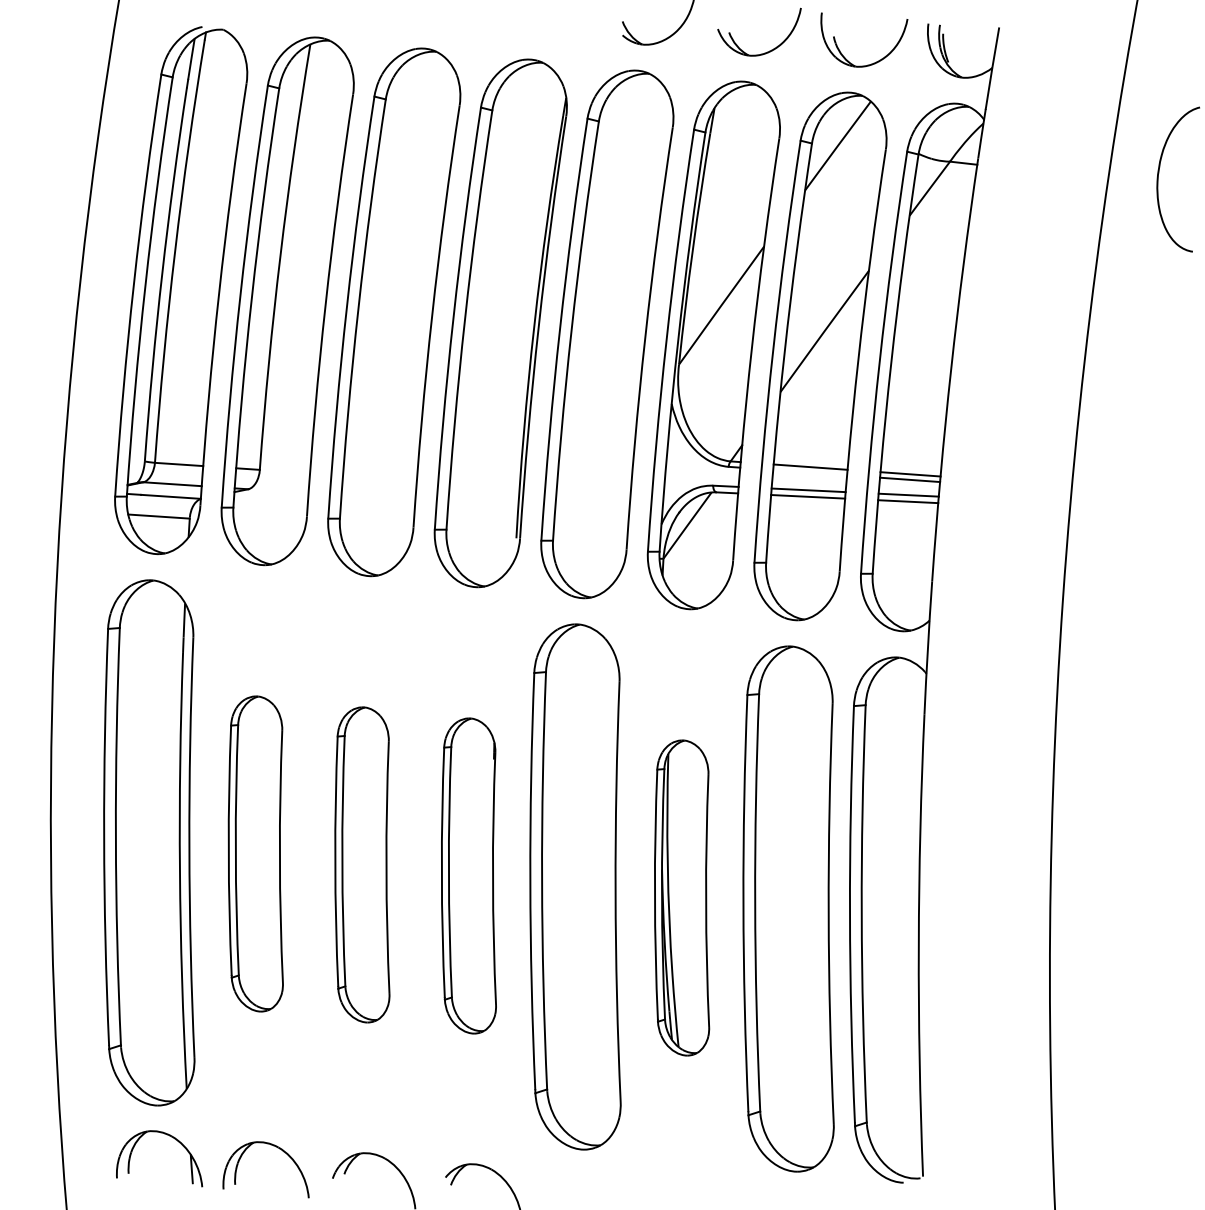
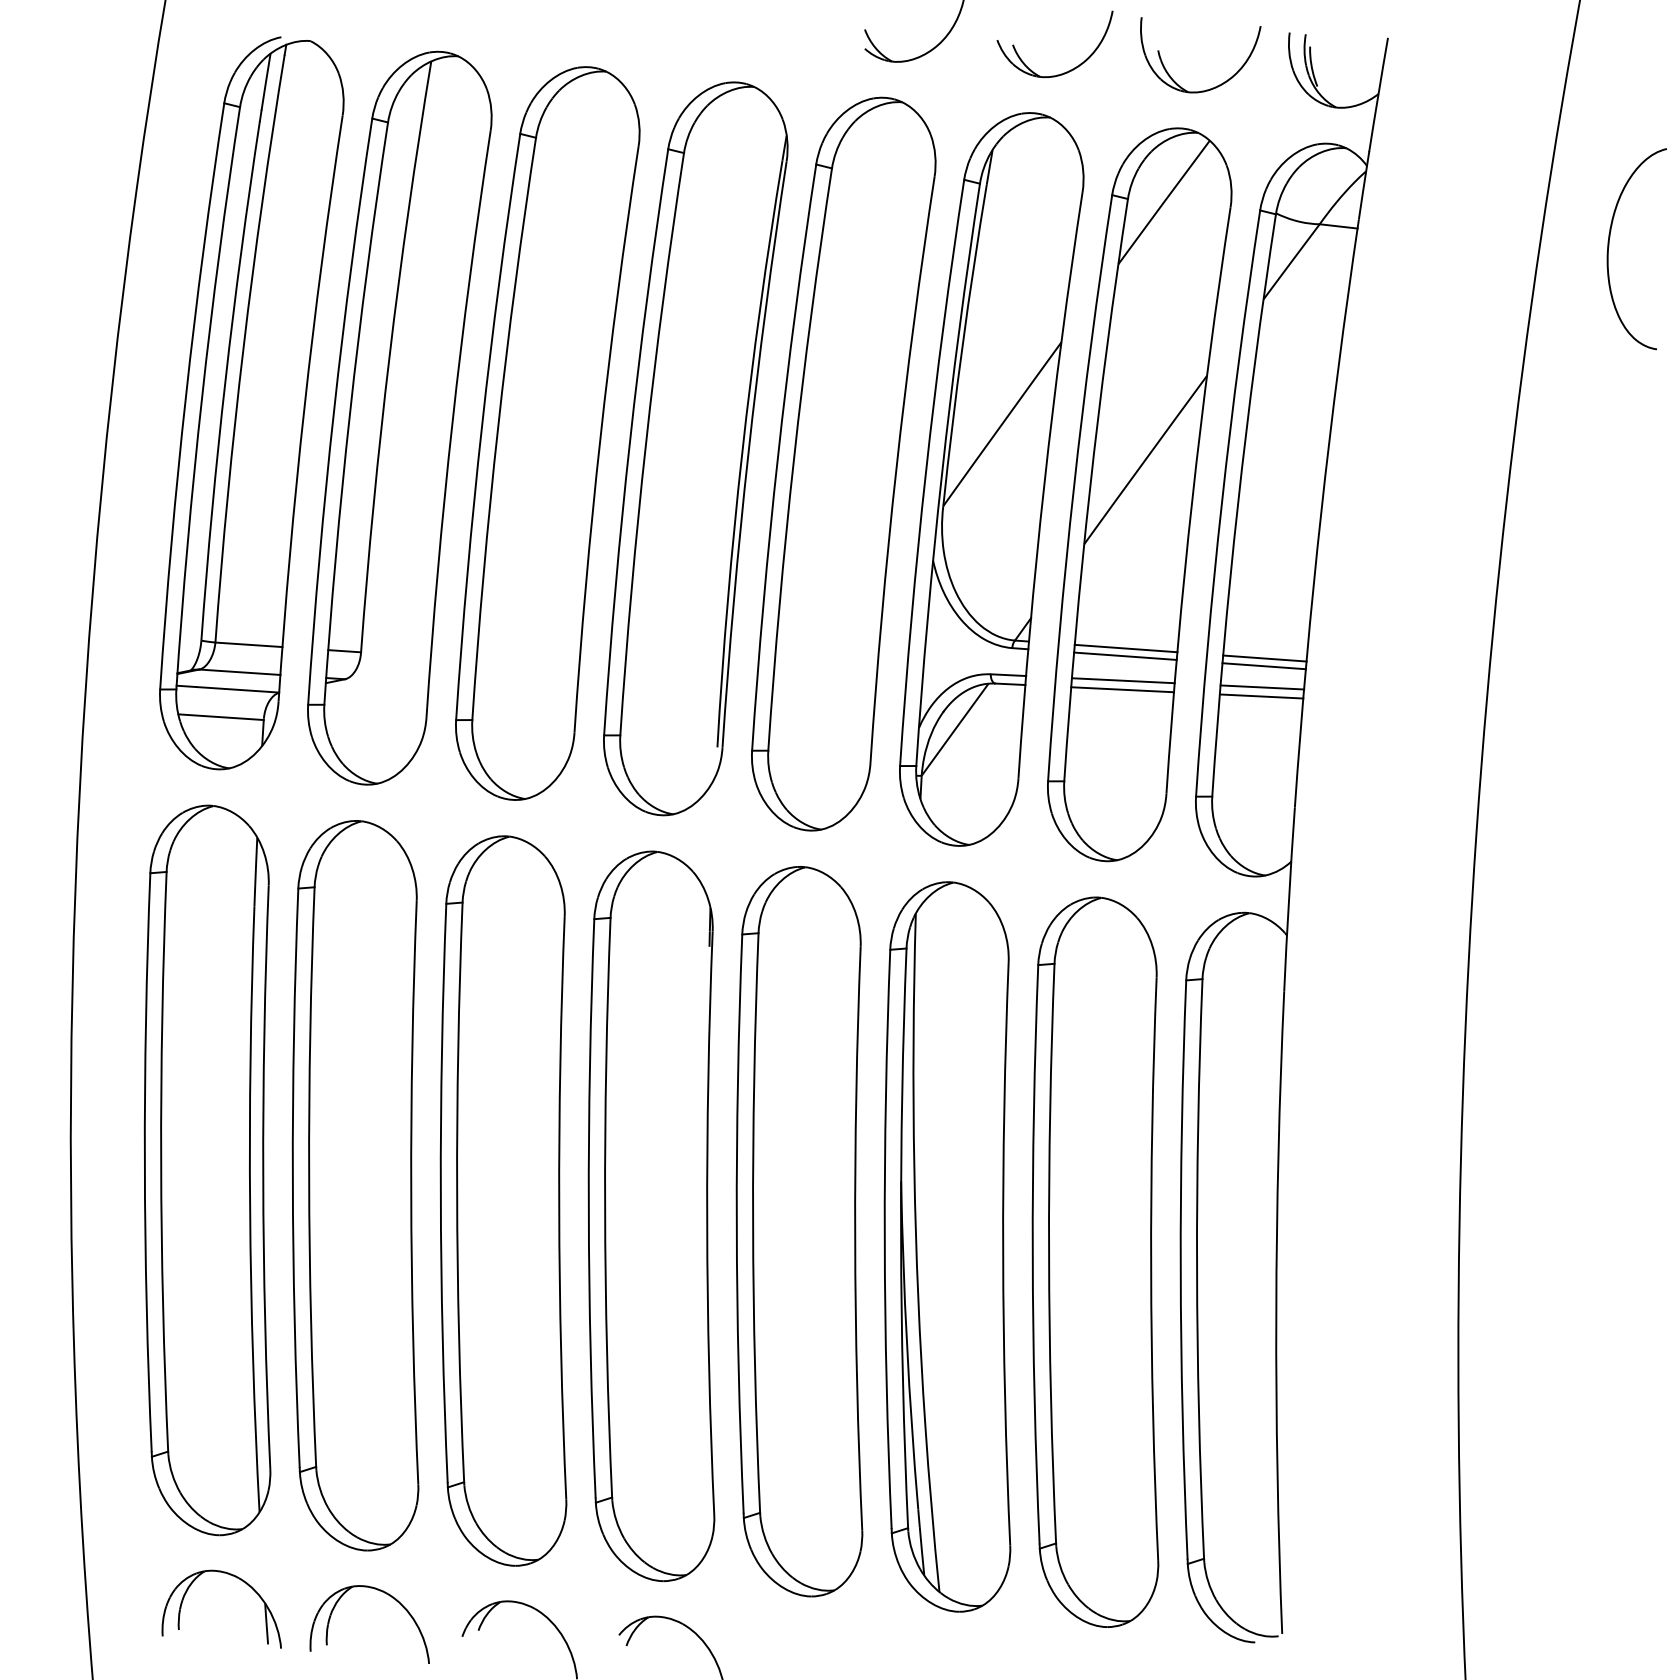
line: (810, 472) -> (1125, 655), added
part: (255, 853) -> (355, 1185), size x1.67
part: (362, 864) -> (503, 1200), size x1.67
part: (468, 876) -> (651, 1216), size x1.67
part: (682, 897) -> (947, 1246), size x1.67

